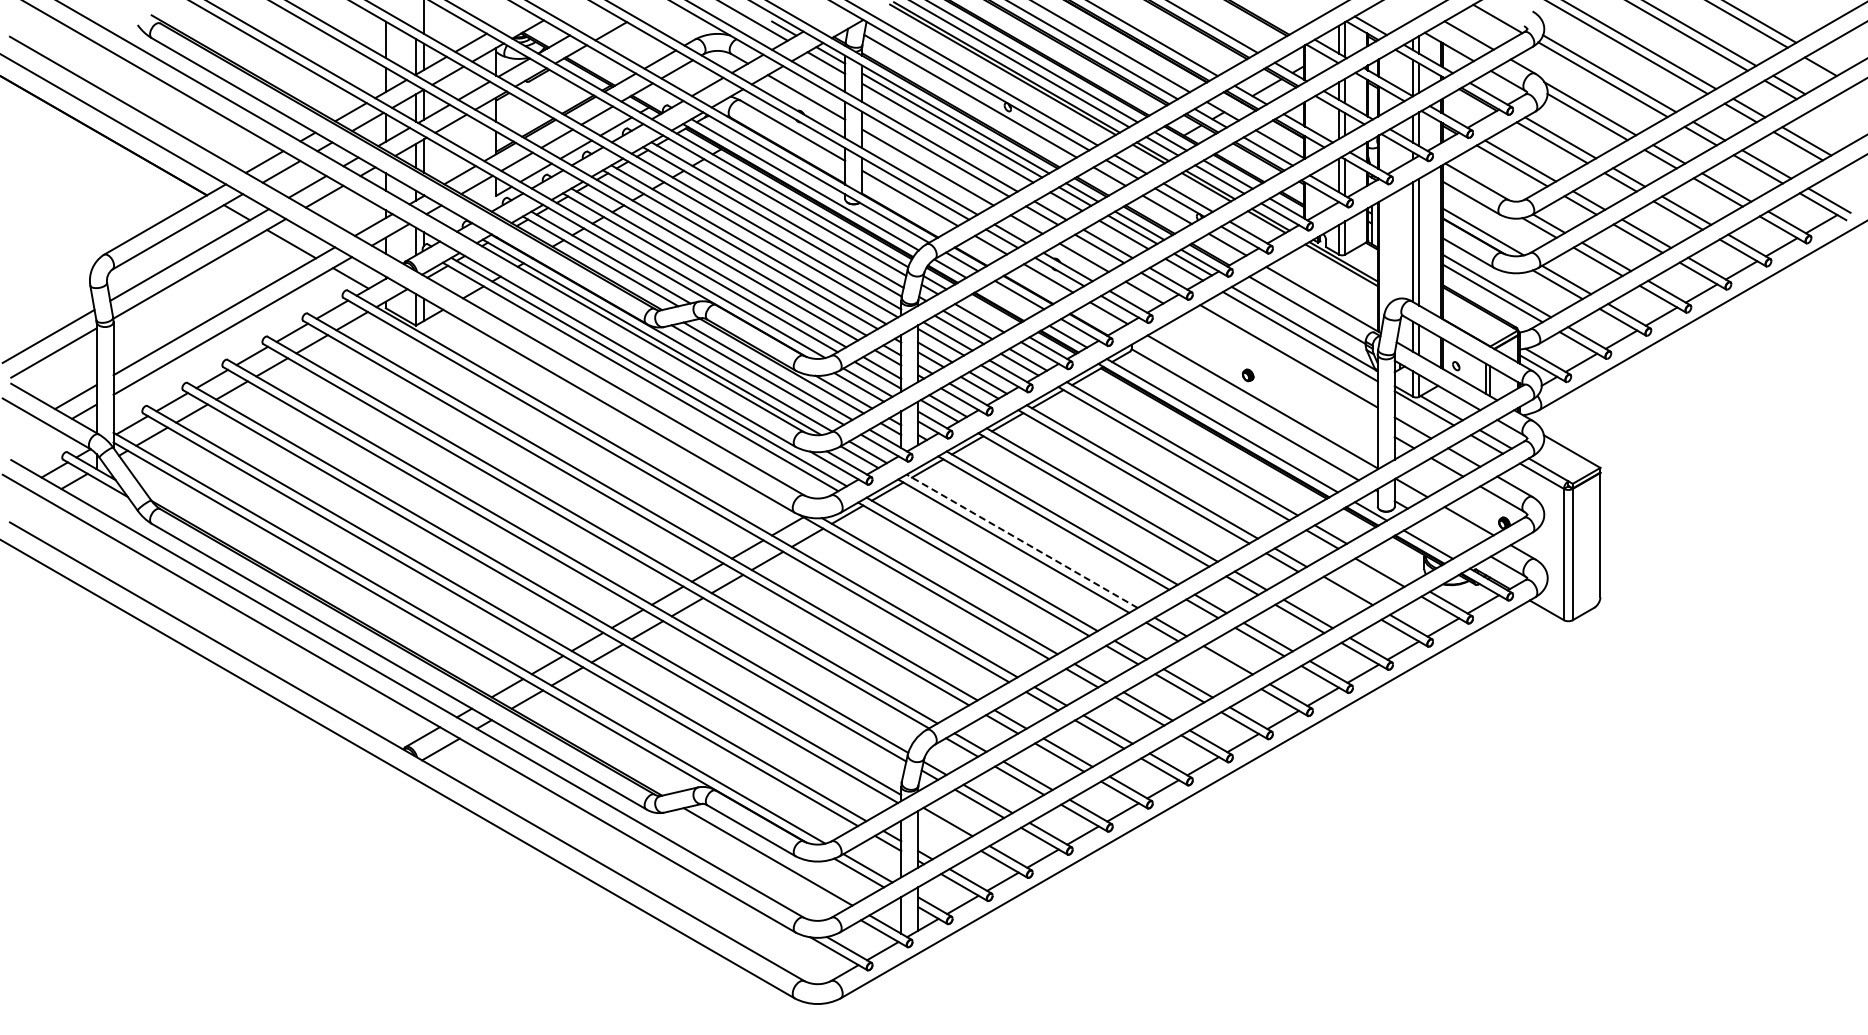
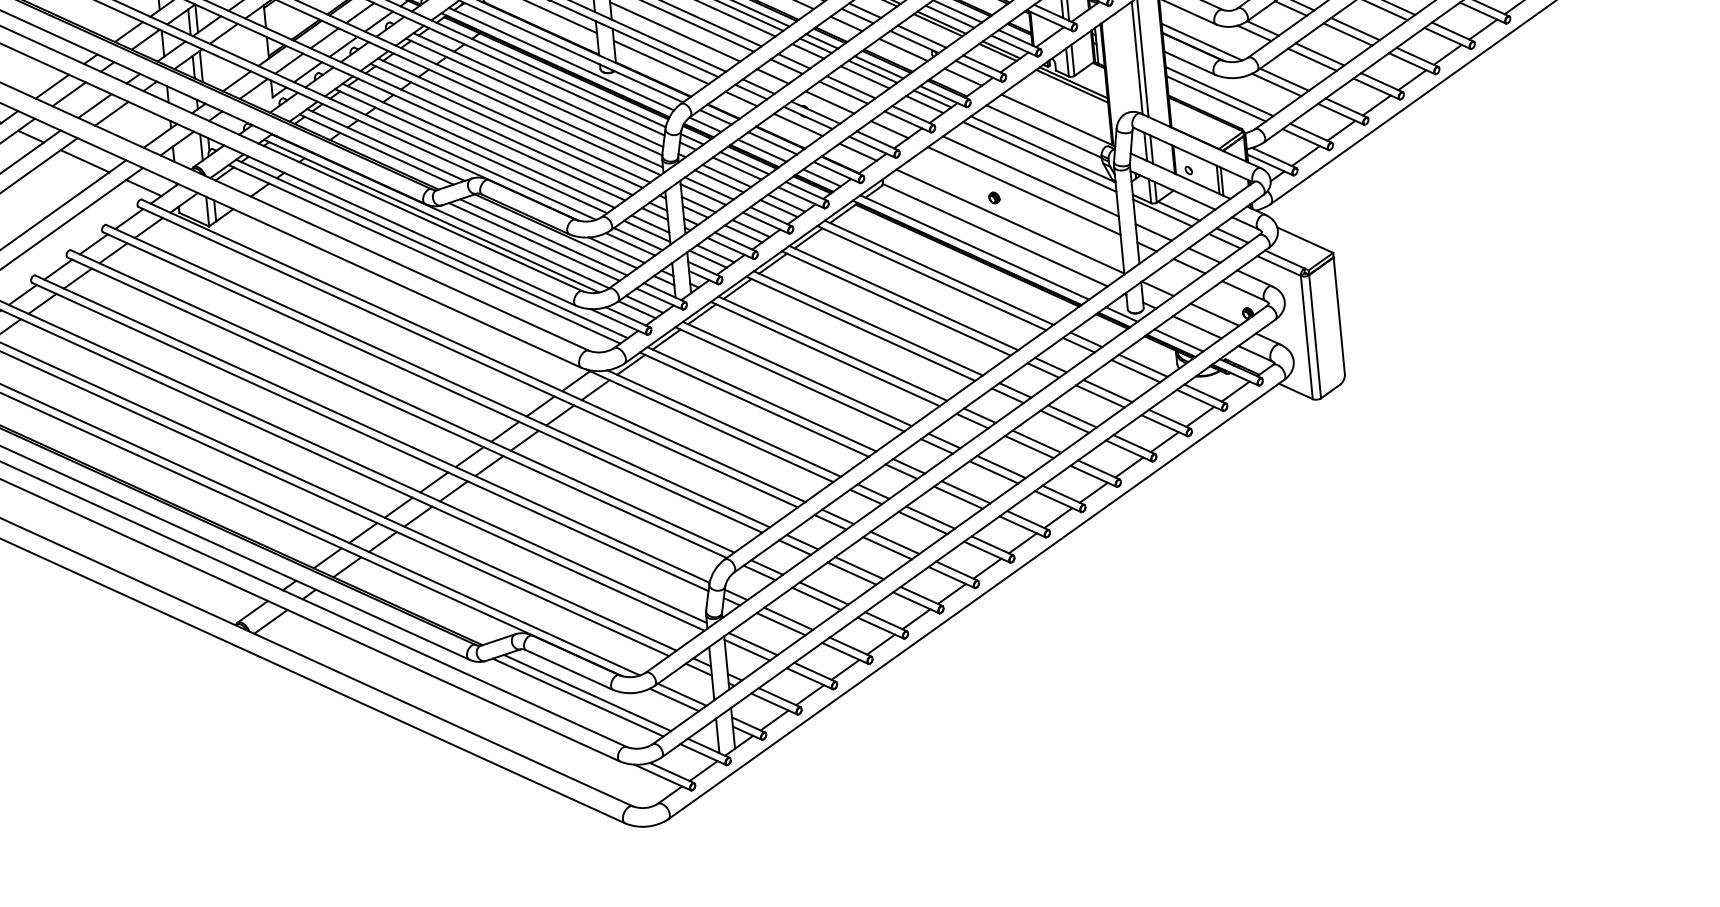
line: (1007, 301) -> (761, 150), added
line: (987, 313) -> (744, 163), added
line: (1280, 370) -> (1024, 190), added
line: (1448, 532) -> (1196, 327), added
line: (1021, 541) -> (796, 374), dashed -> solid
line: (1388, 567) -> (1143, 365), added
line: (1339, 595) -> (1099, 396), added
line: (1219, 665) -> (993, 472), added
line: (941, 827) -> (747, 649), added
line: (757, 860) -> (577, 697), added

